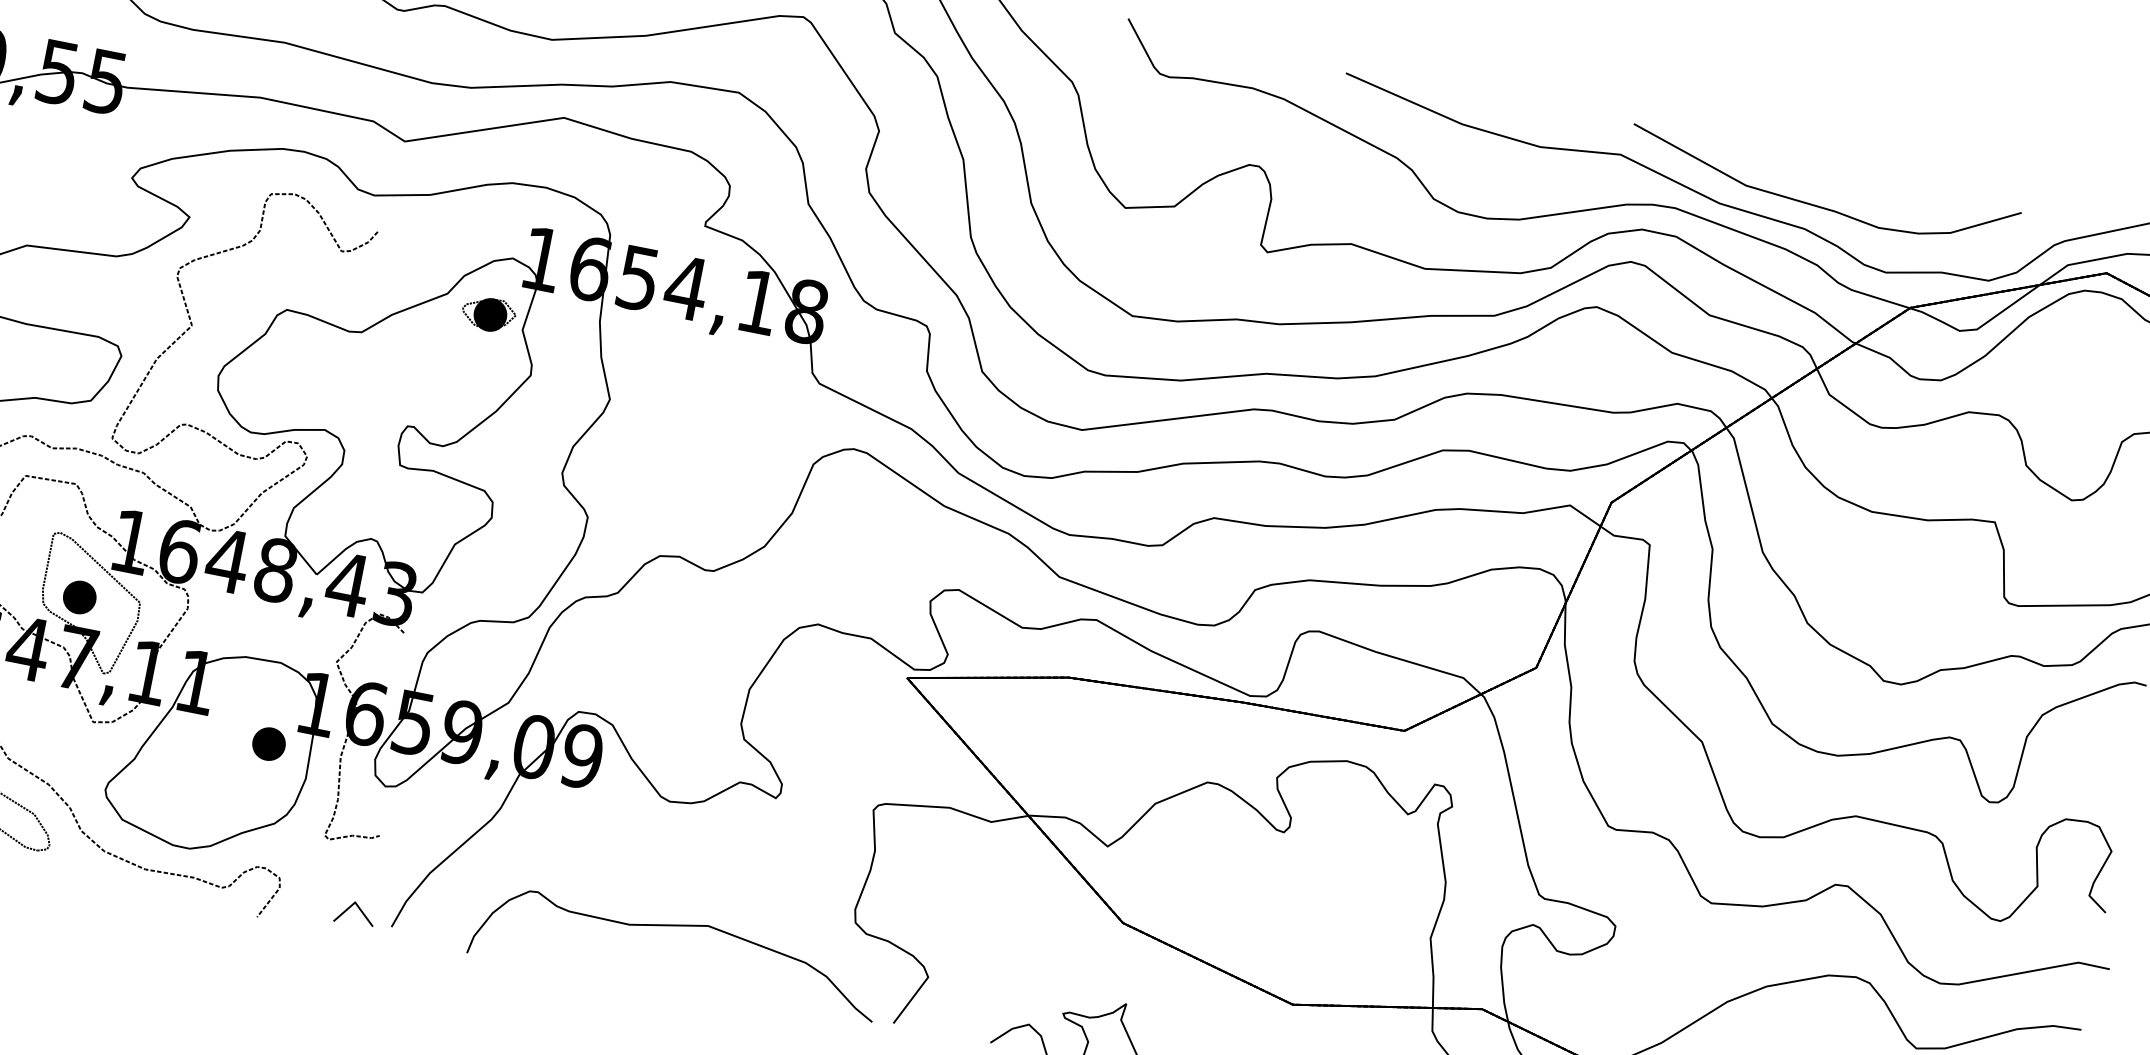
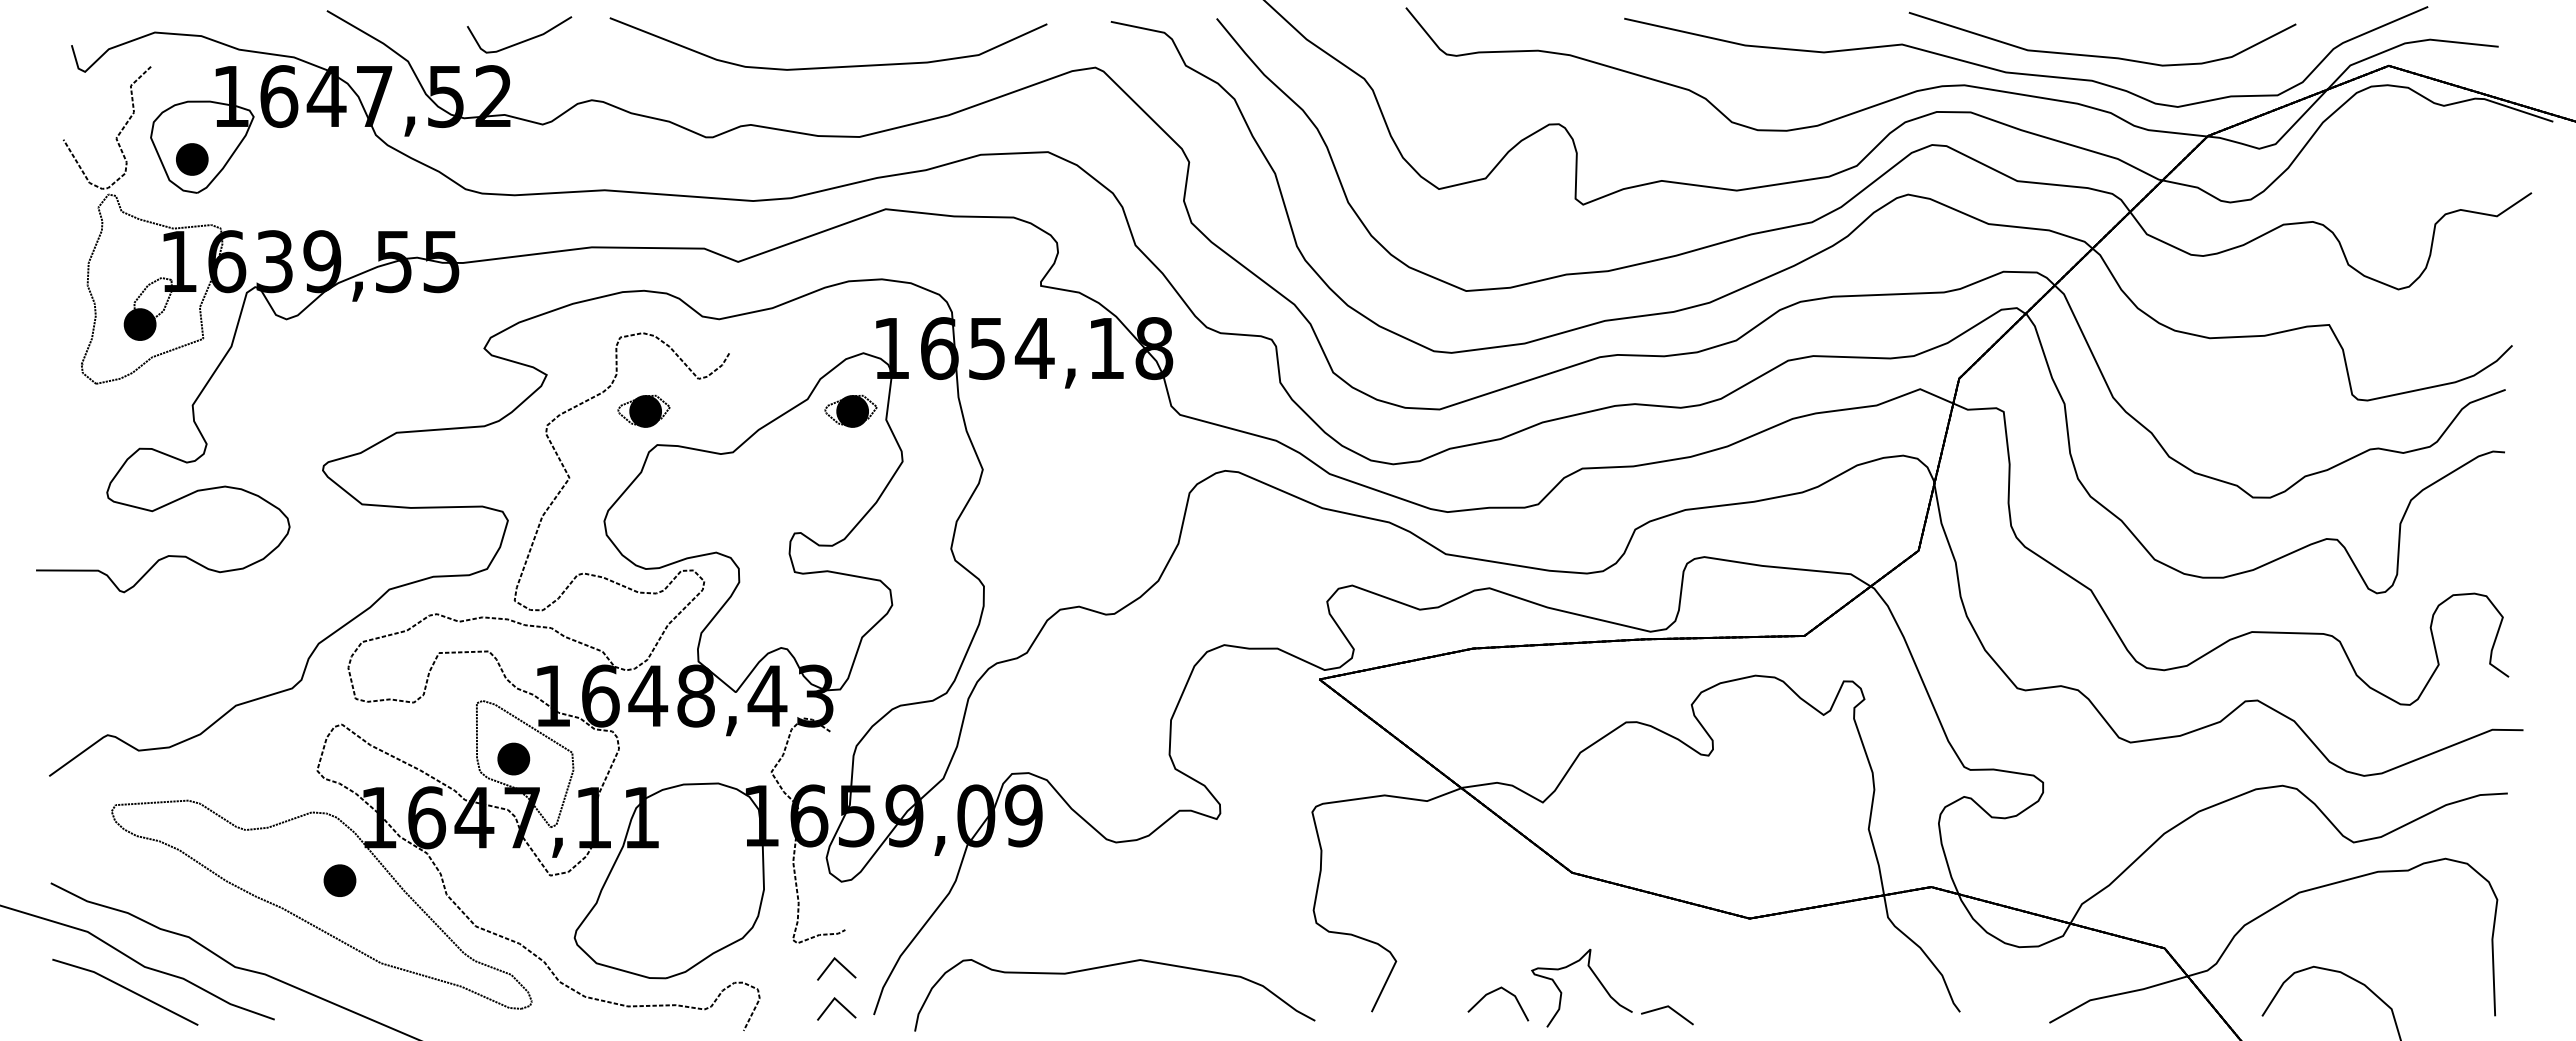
part: (279, 272) -> (643, 410), added
part: (269, 744) -> (722, 863), removed
line: (366, 869) -> (839, 964), added
curve: (677, 926) -> (1111, 966), moved

